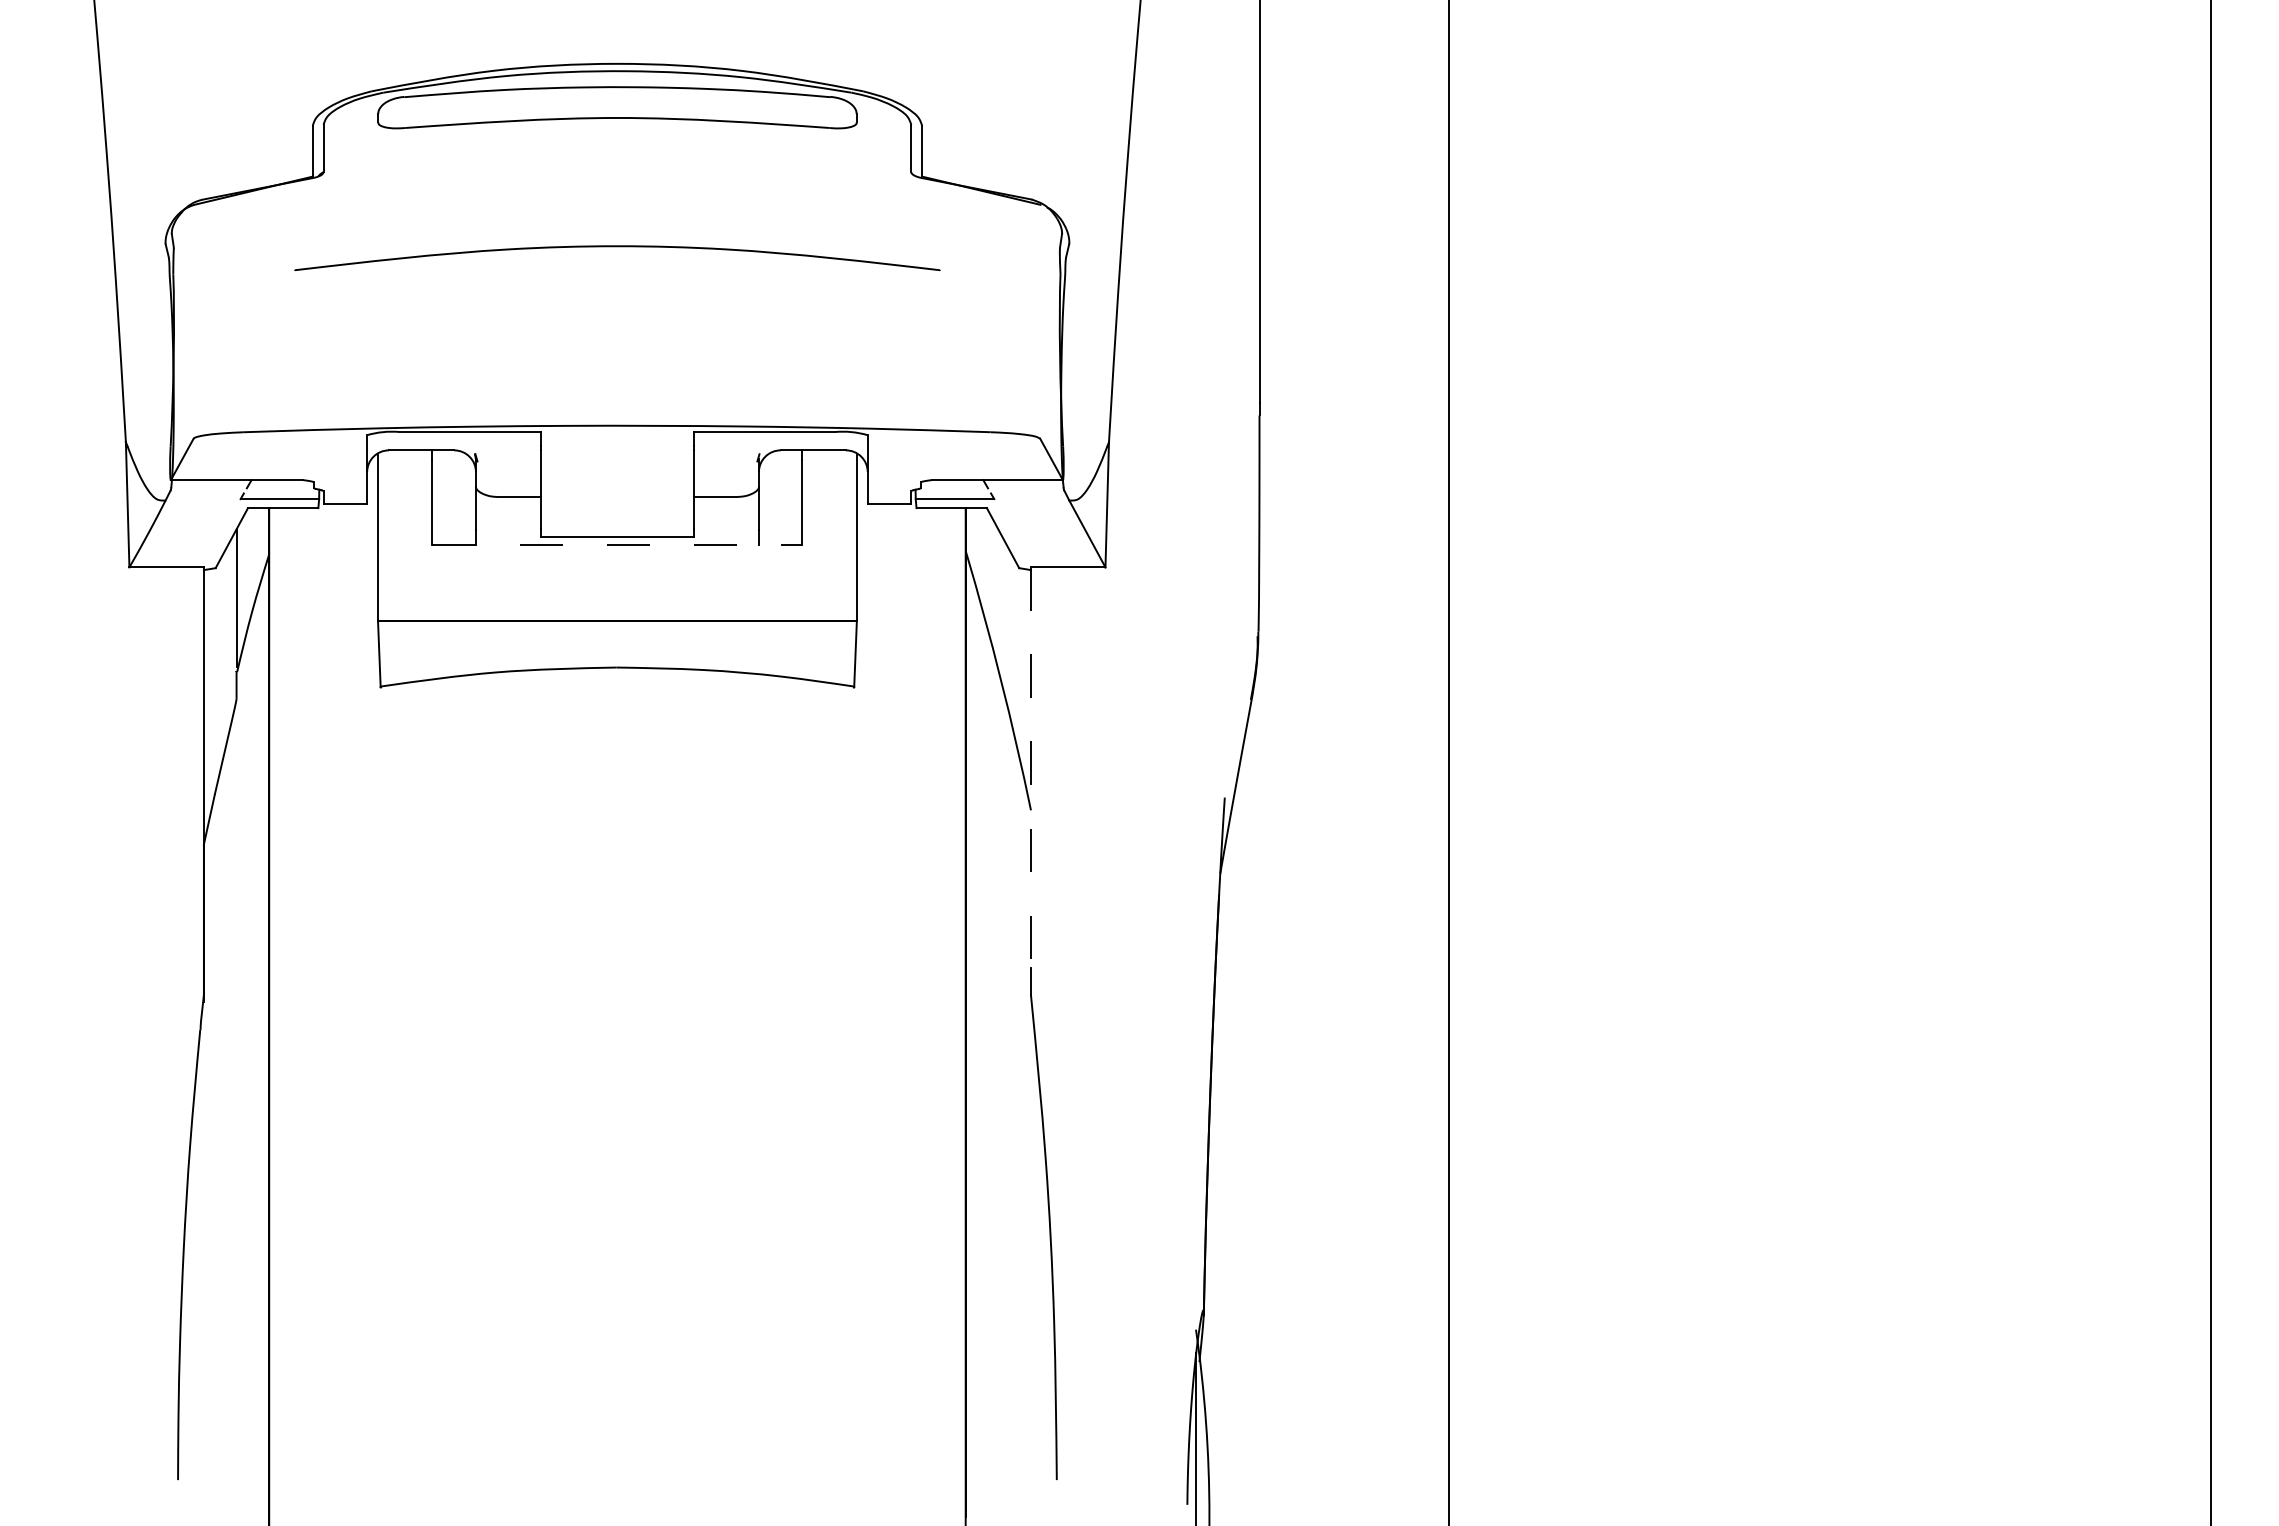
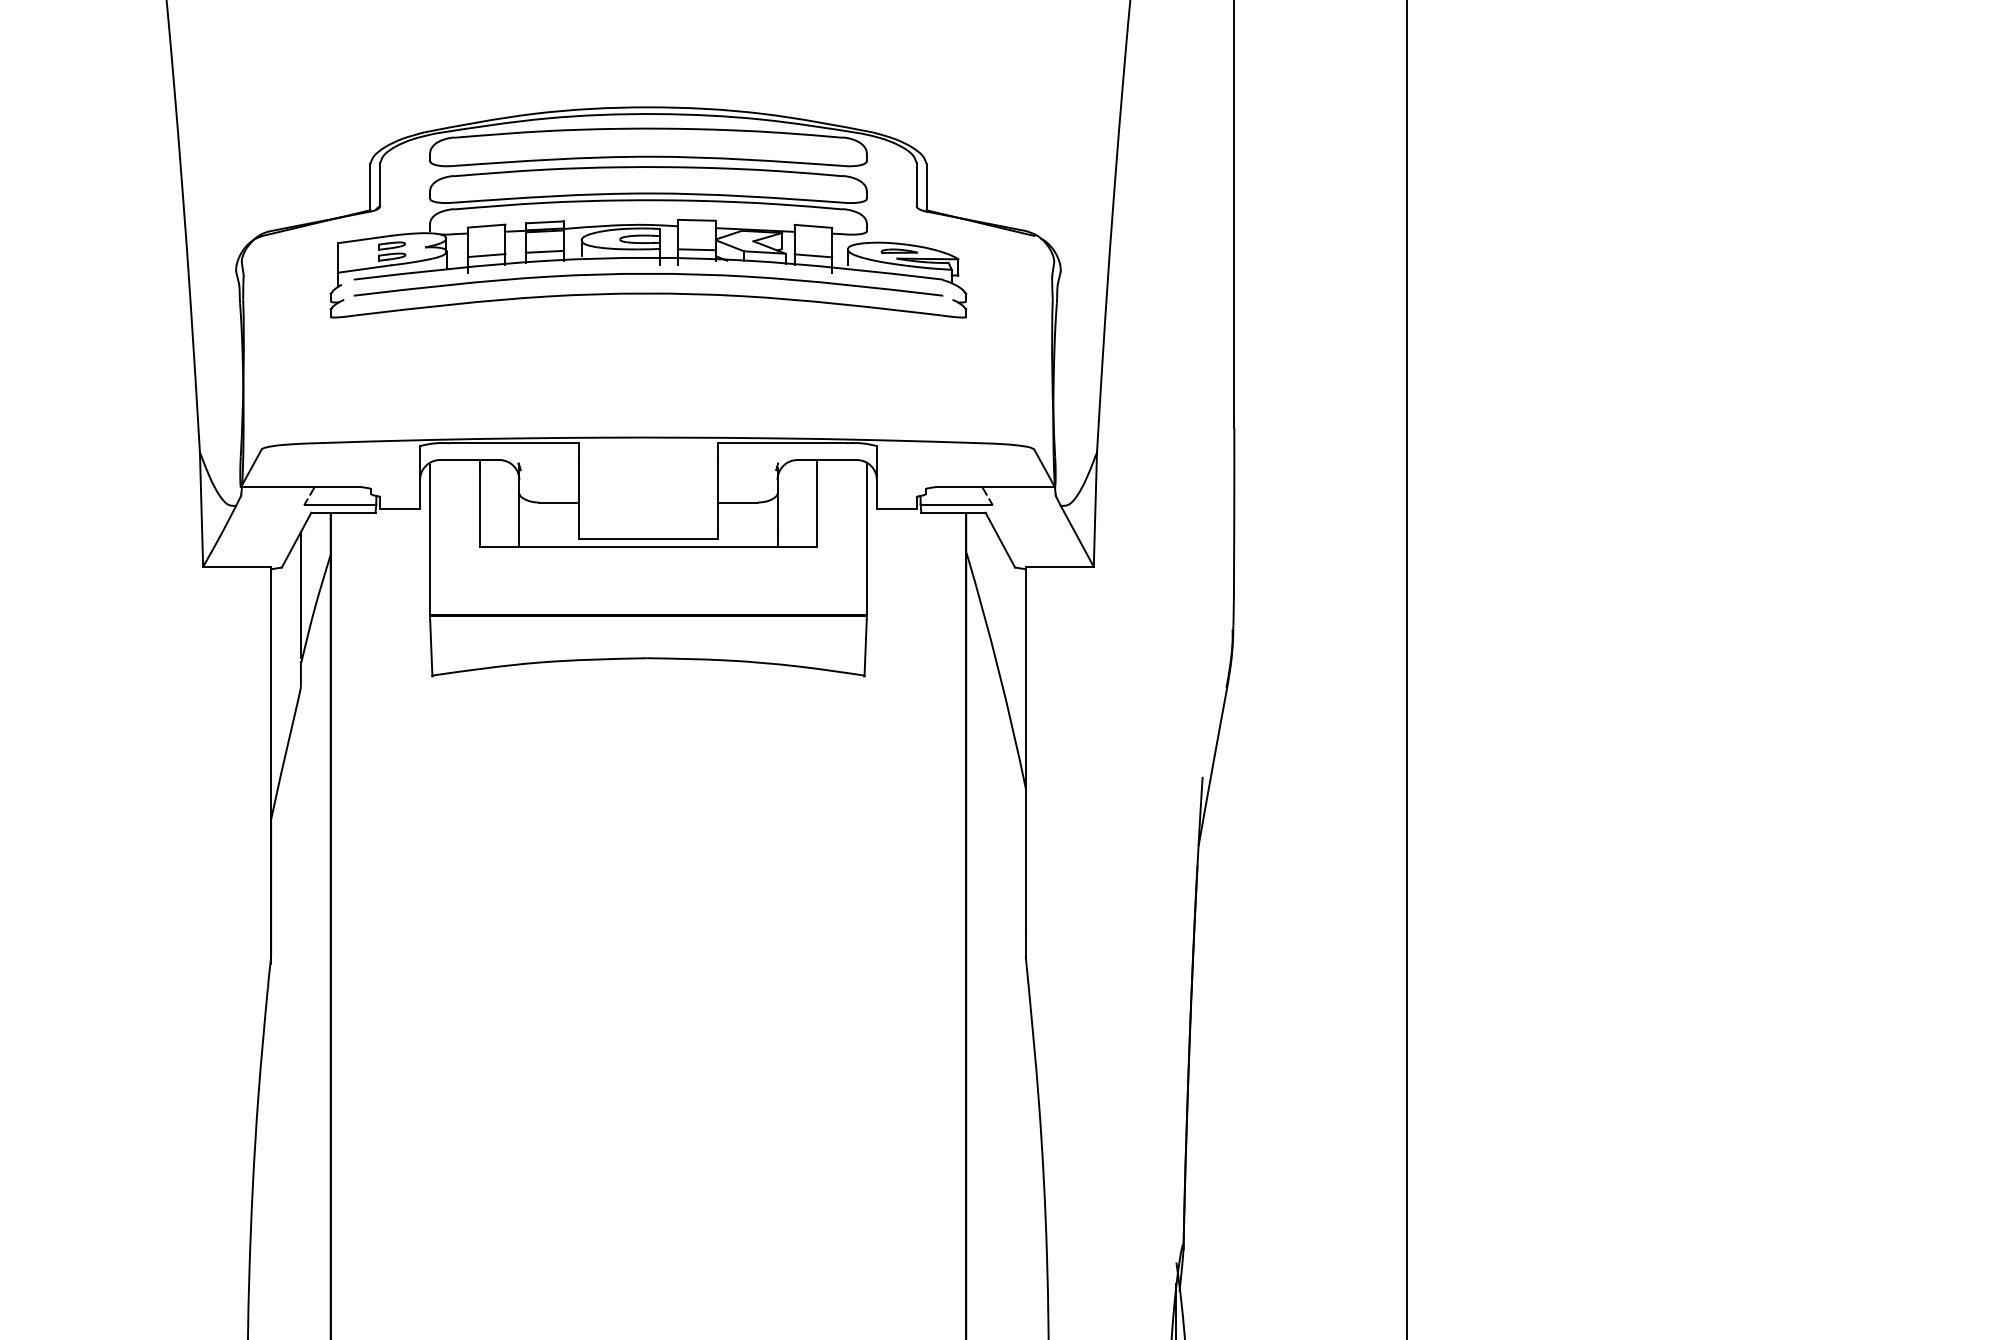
part: (617, 211) -> (648, 242), added
line: (617, 545) -> (648, 546), dashed -> solid
line: (1030, 767) -> (1025, 749), dashed -> solid

